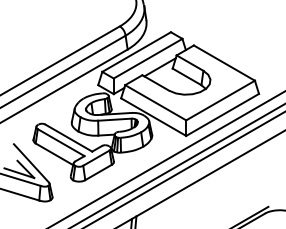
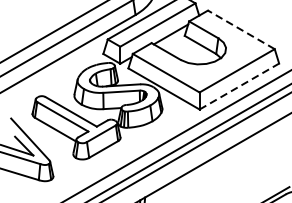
line: (223, 62) -> (240, 29), solid -> dashed
line: (222, 114) -> (239, 86), solid -> dashed

